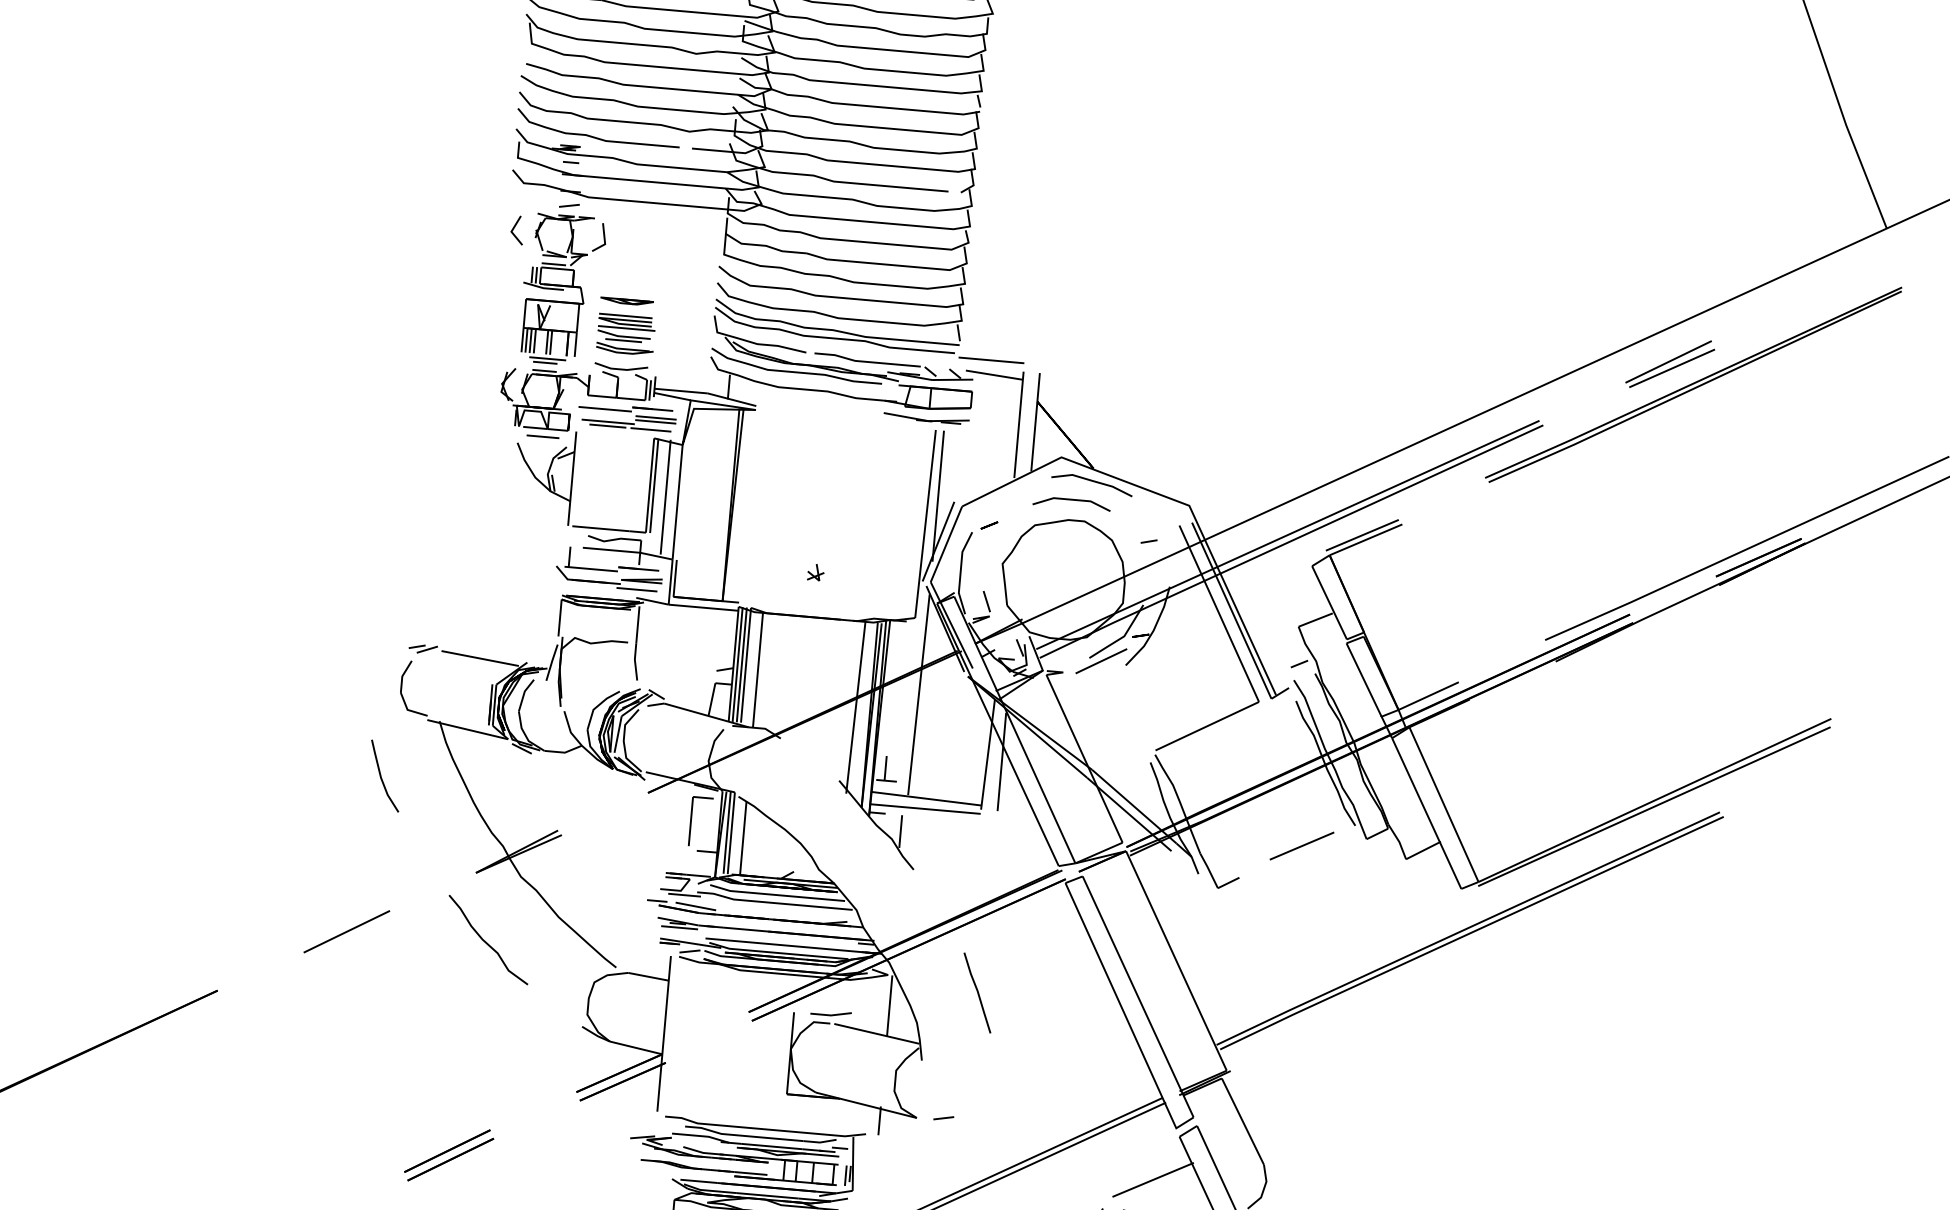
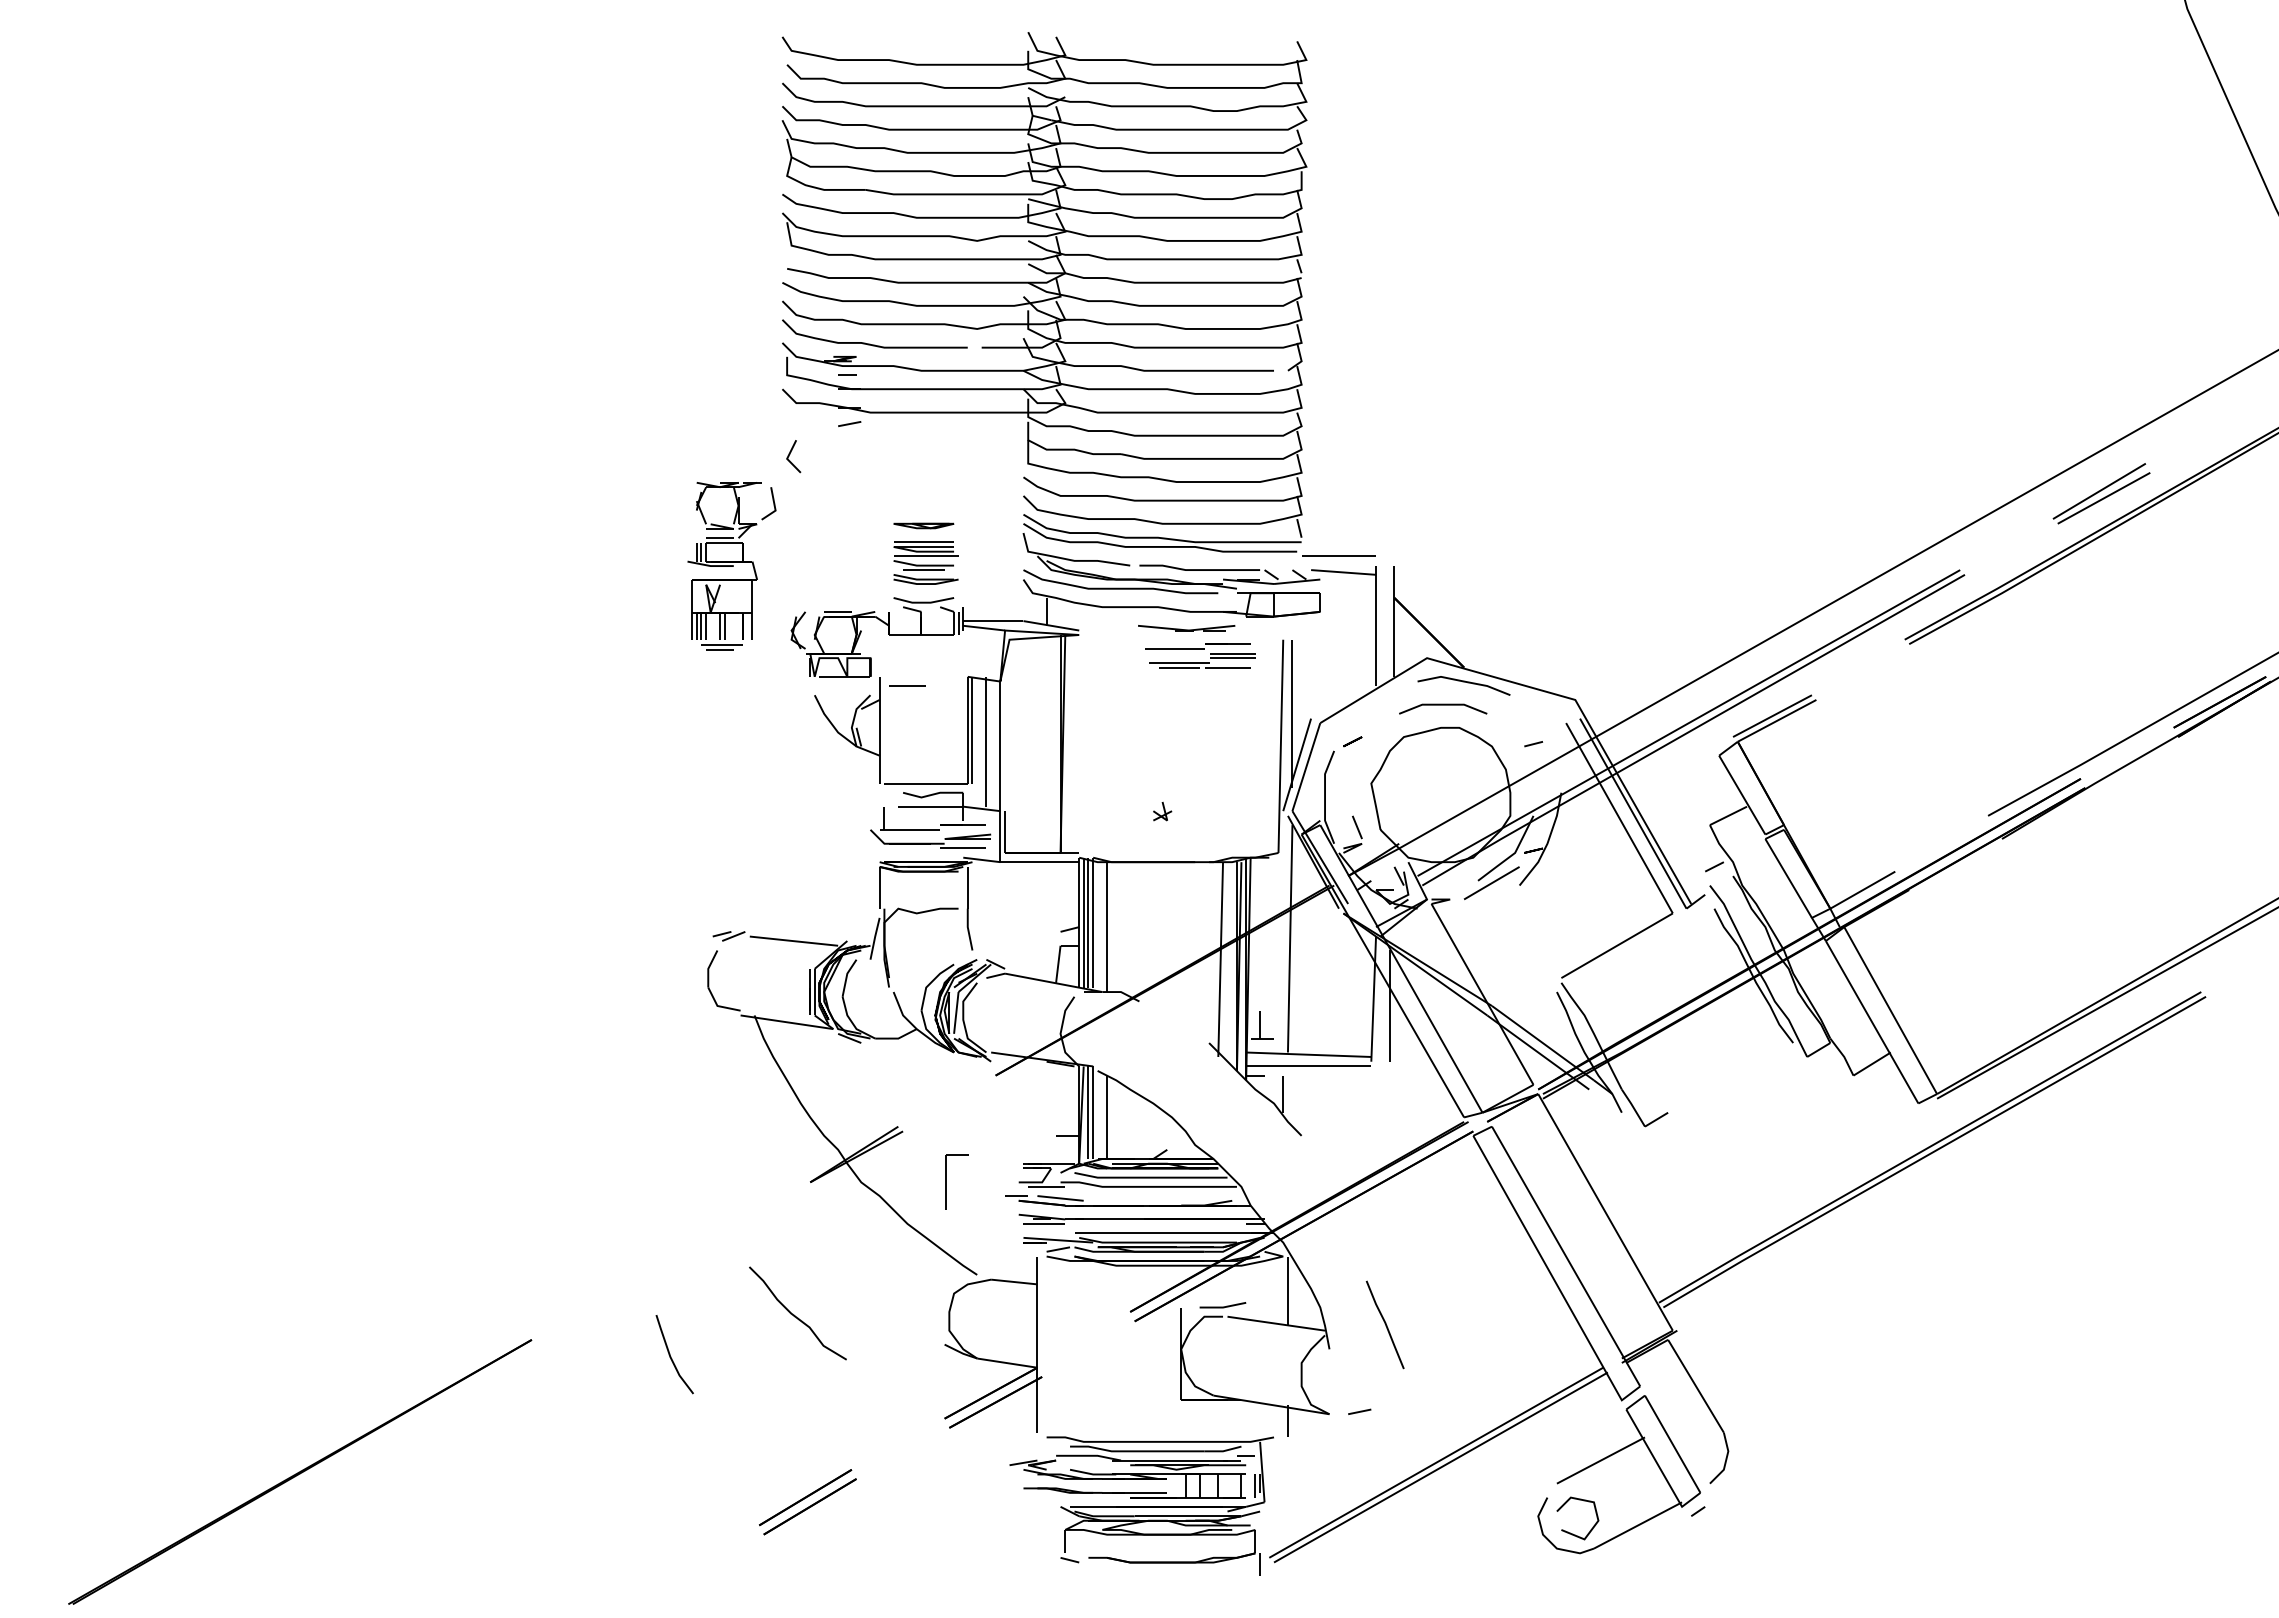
part: (561, 290) -> (731, 566), moved
part: (627, 417) -> (1200, 655), moved
part: (926, 419) -> (1186, 628), moved
line: (542, 436) -> (907, 685), moved
line: (382, 777) -> (671, 1356), moved
part: (691, 820) -> (946, 1181), moved
line: (1302, 845) -> (1735, 1070), removed
line: (346, 931) -> (670, 1260), removed
curve: (486, 941) -> (795, 1315), moved
line: (976, 991) -> (1384, 1323), moved

